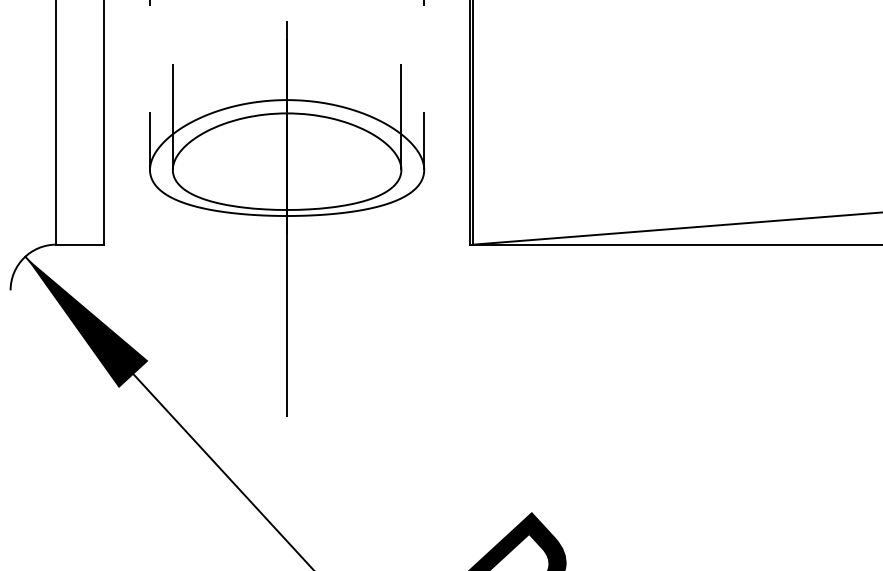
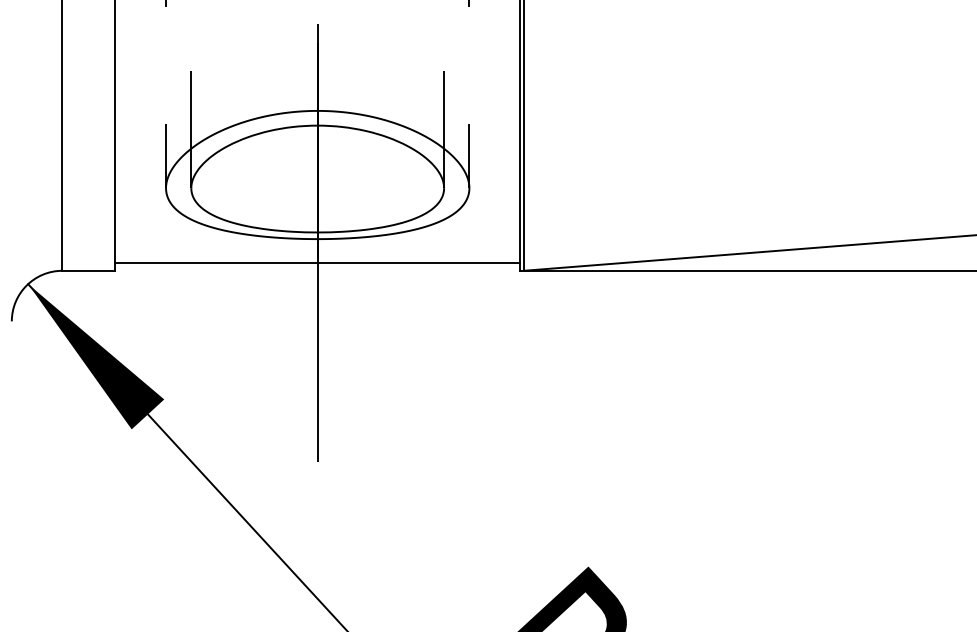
line: (286, 237) -> (317, 262), added

